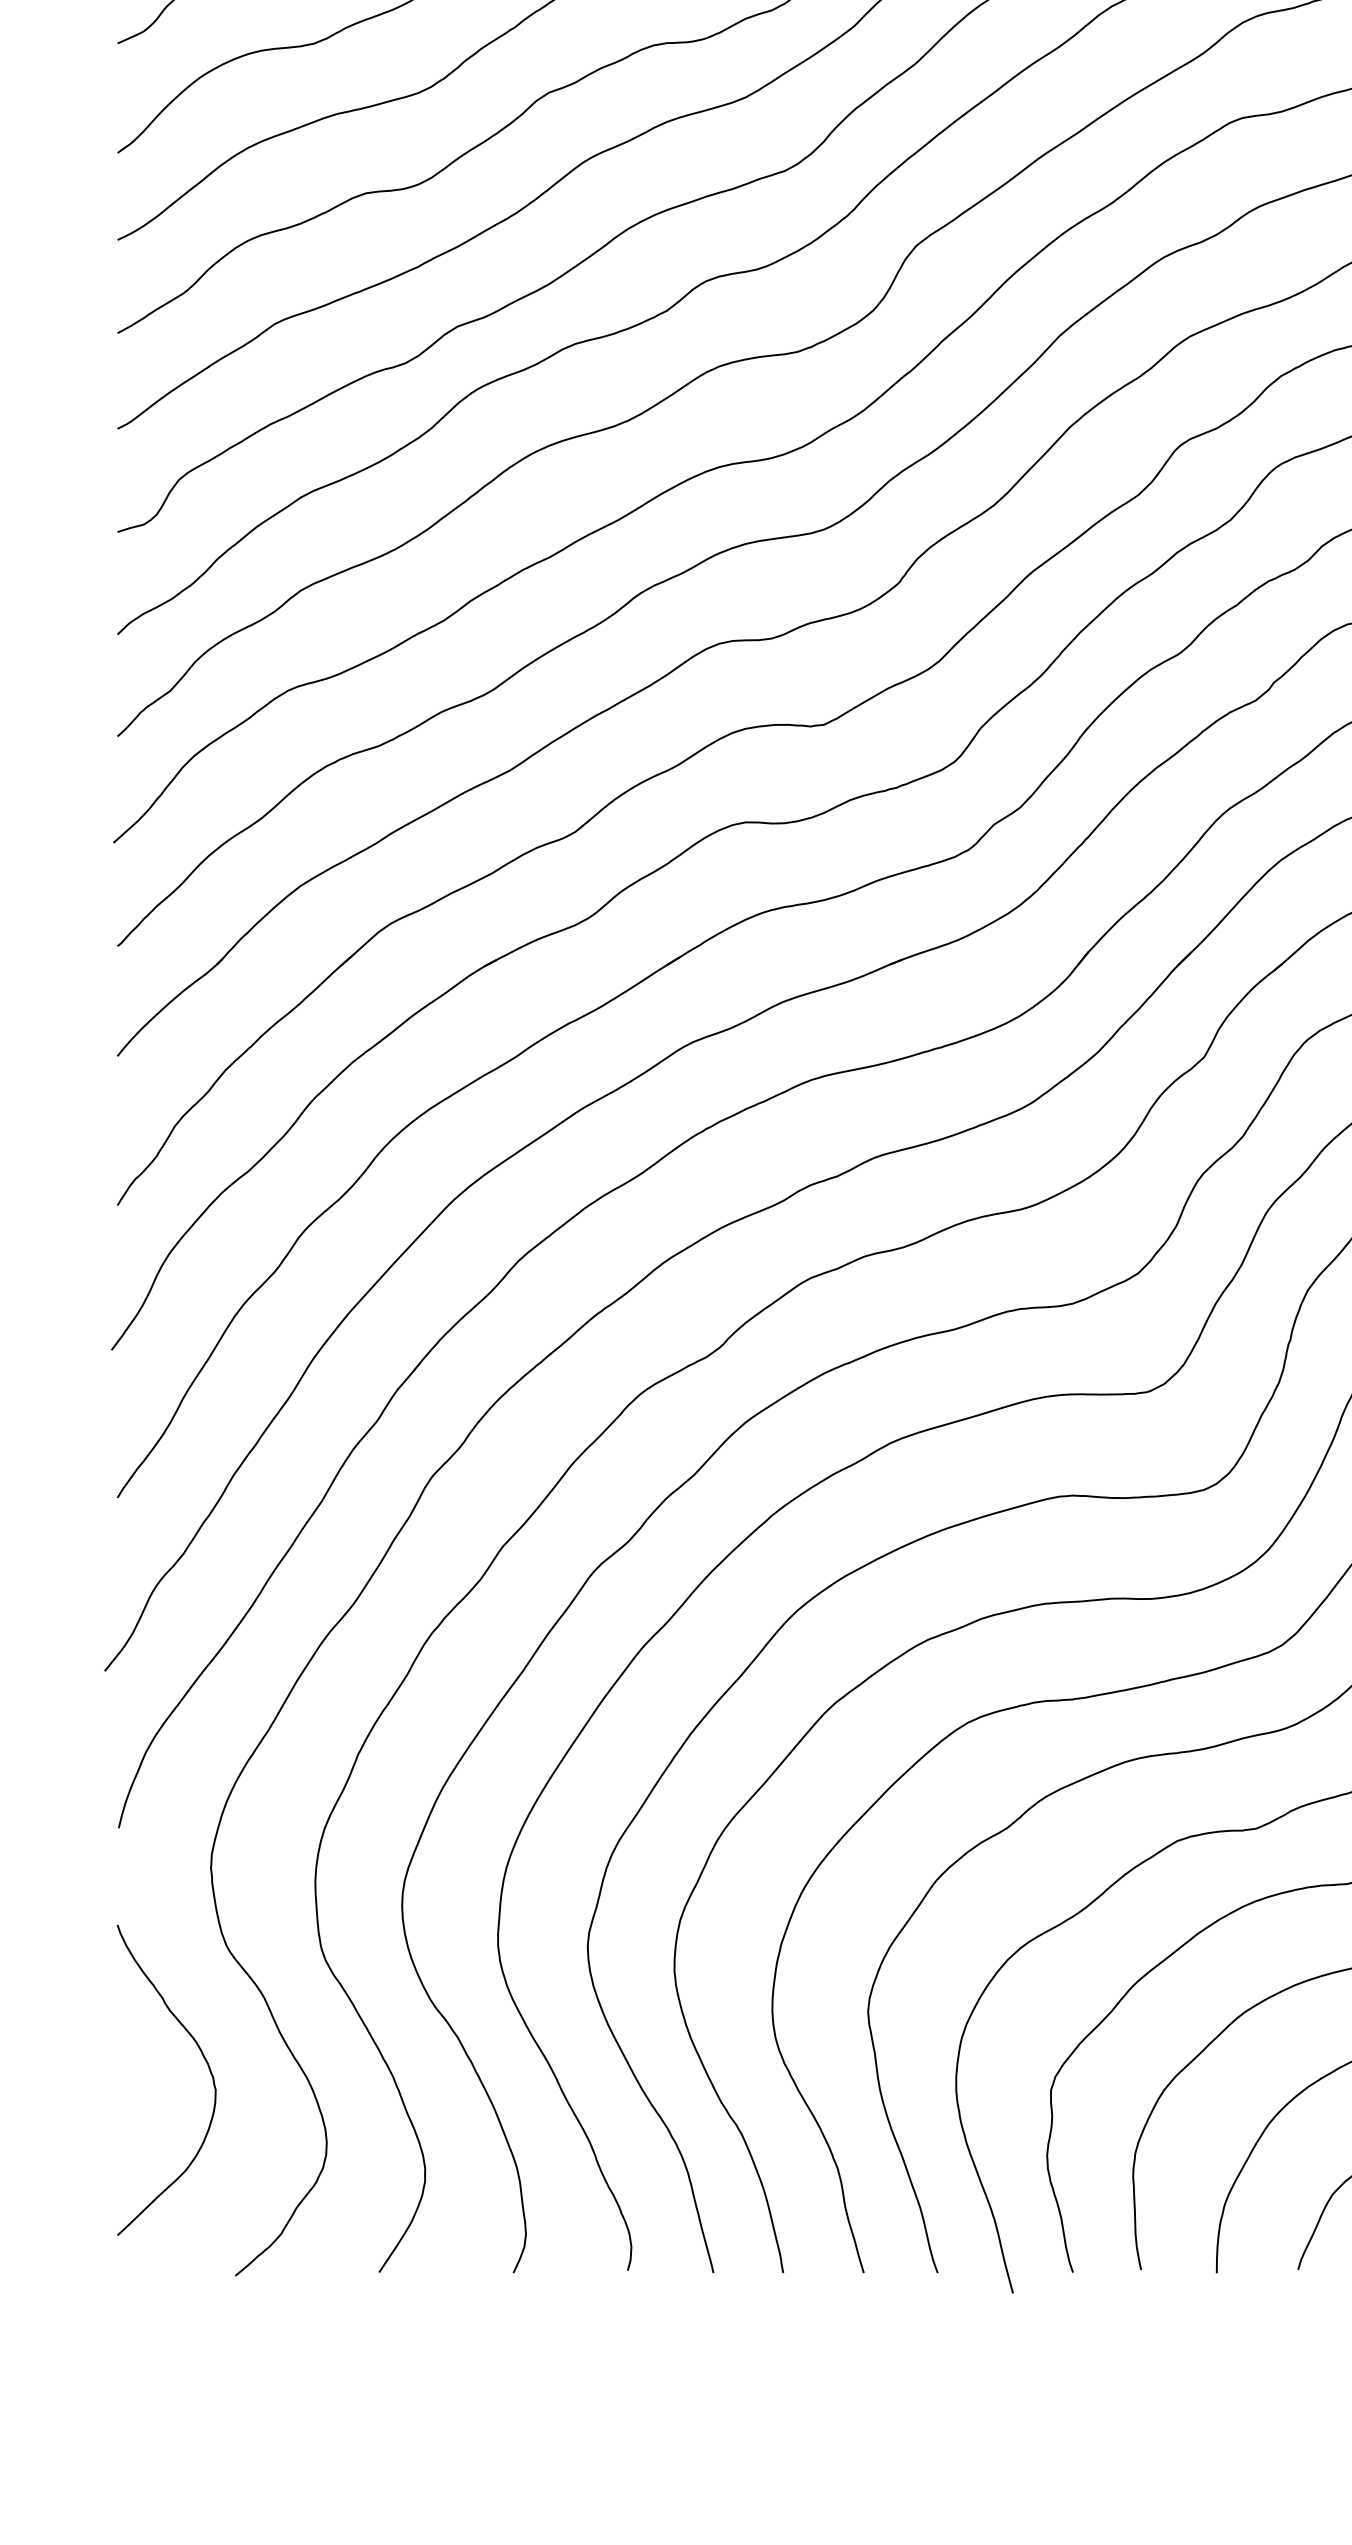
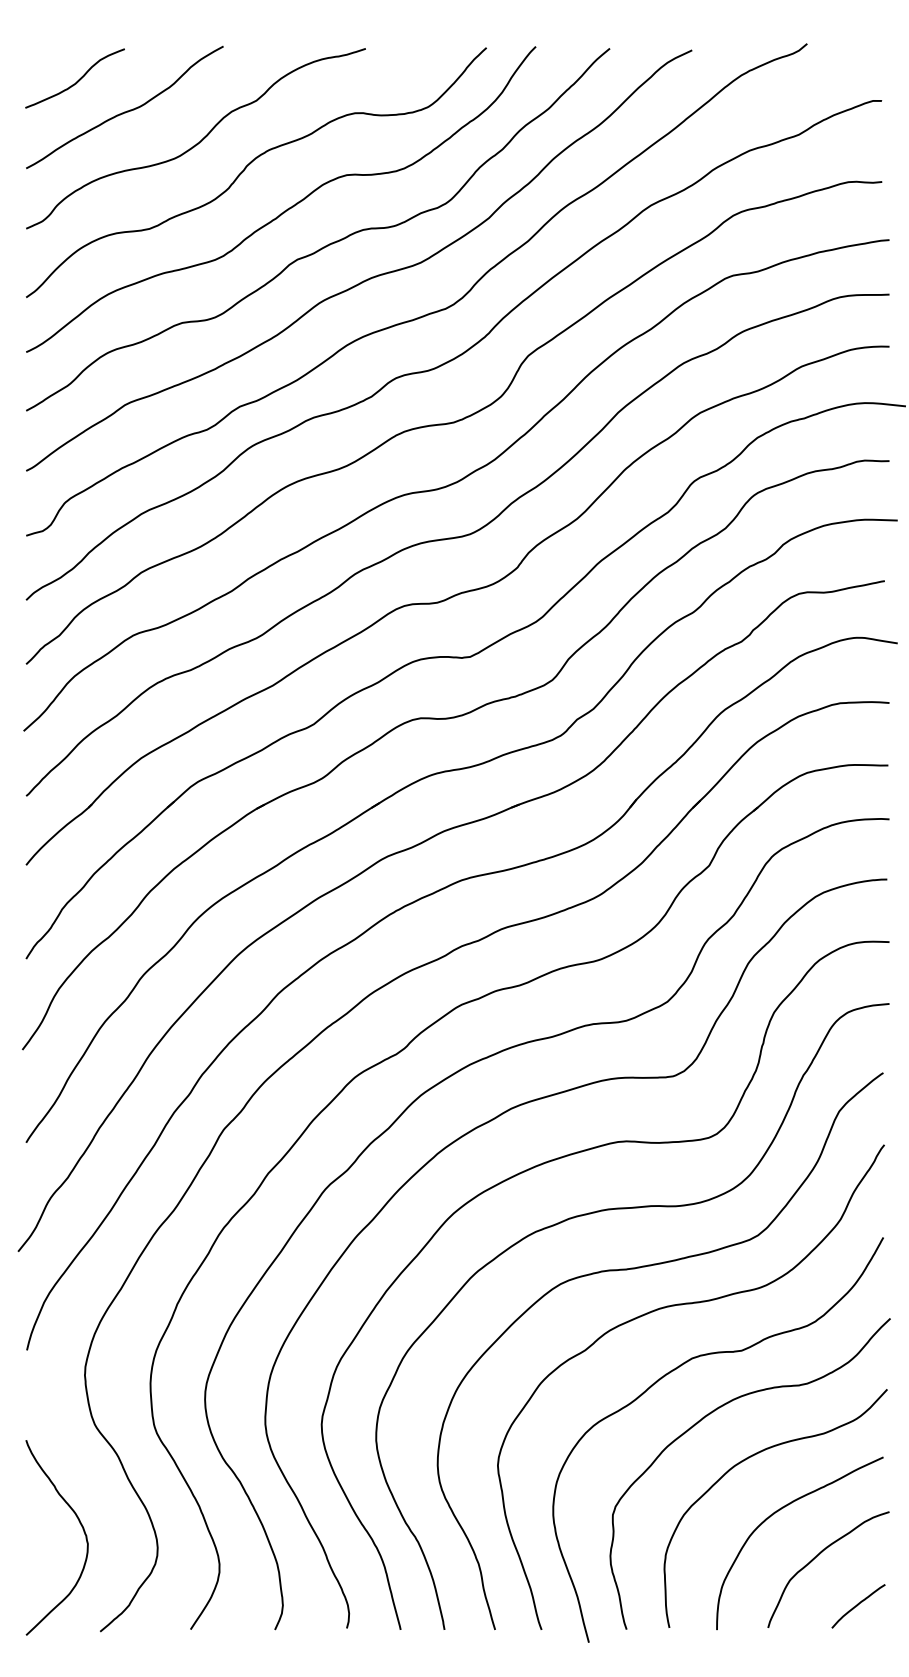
curve: (203, 2060) -> (80, 1525), moved

